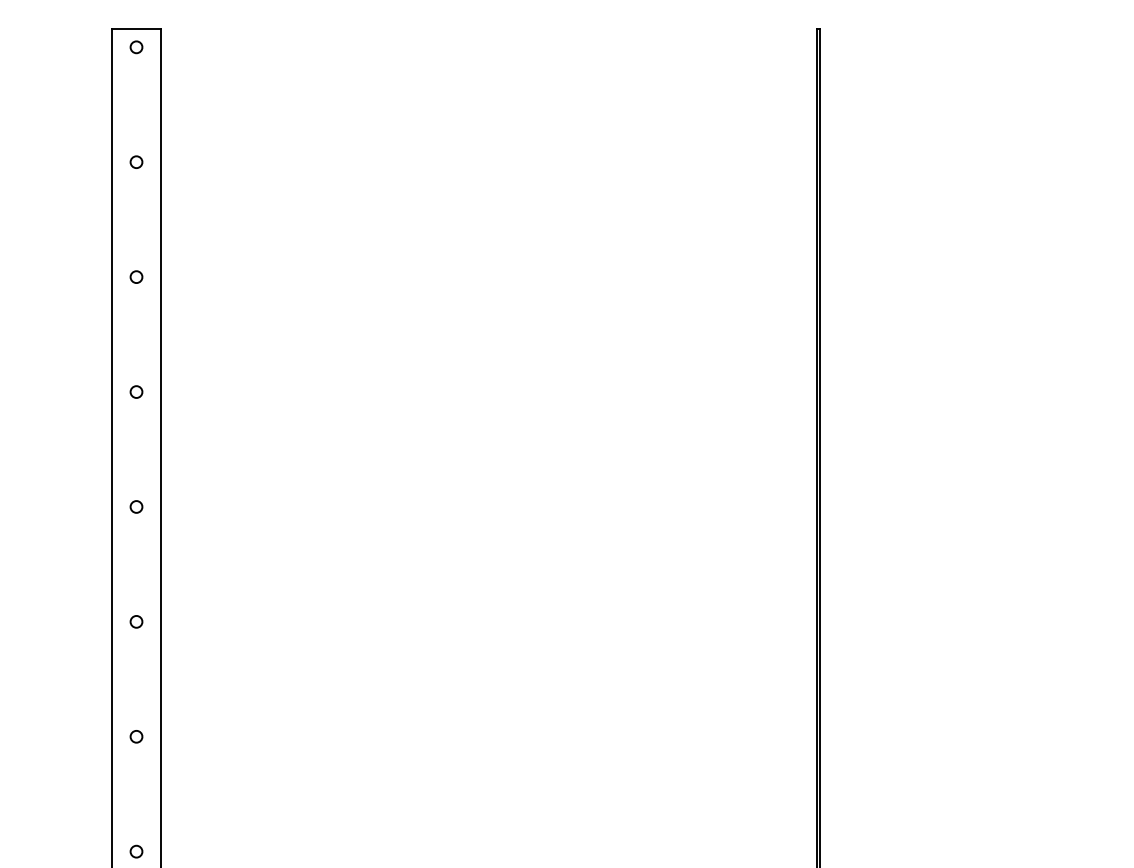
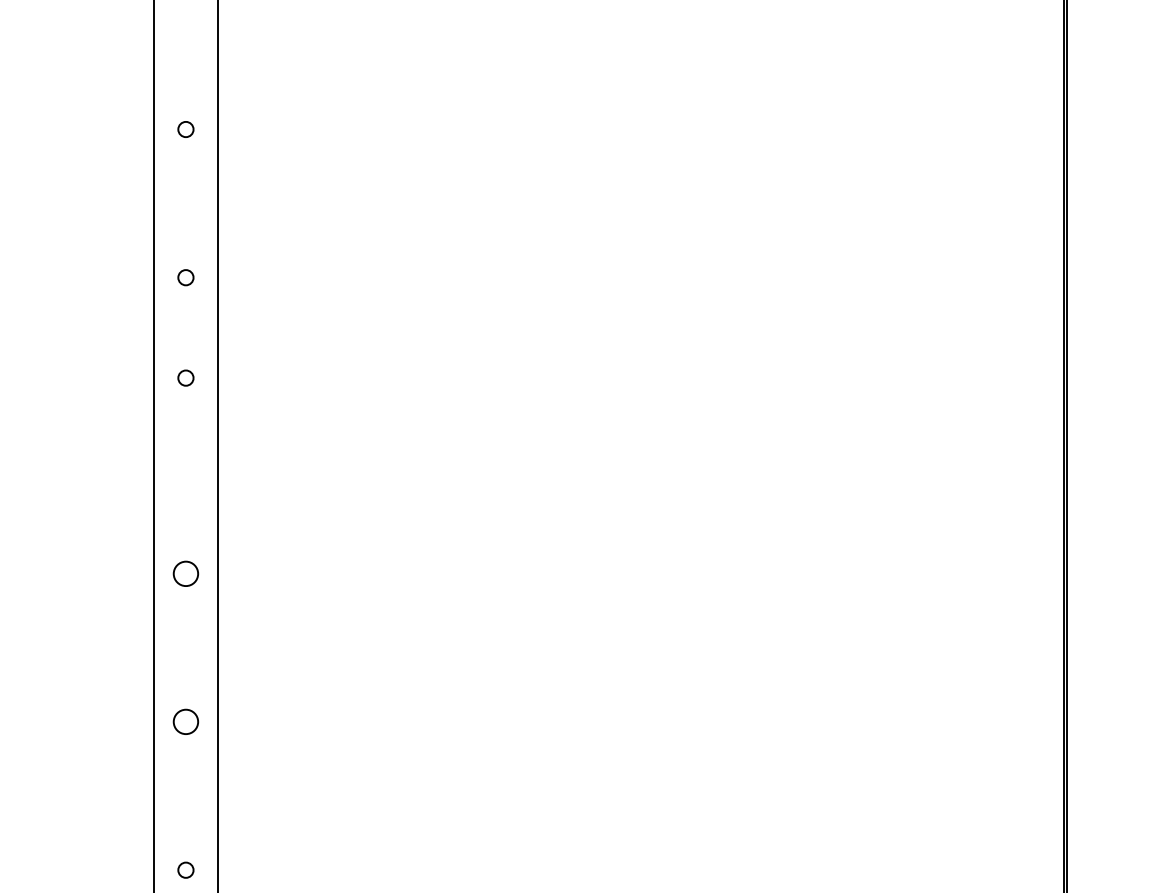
circle: (136, 506) -> (185, 377), moved
circle: (136, 621) -> (185, 573), size x1.6
circle: (136, 736) -> (185, 721), size x1.6

